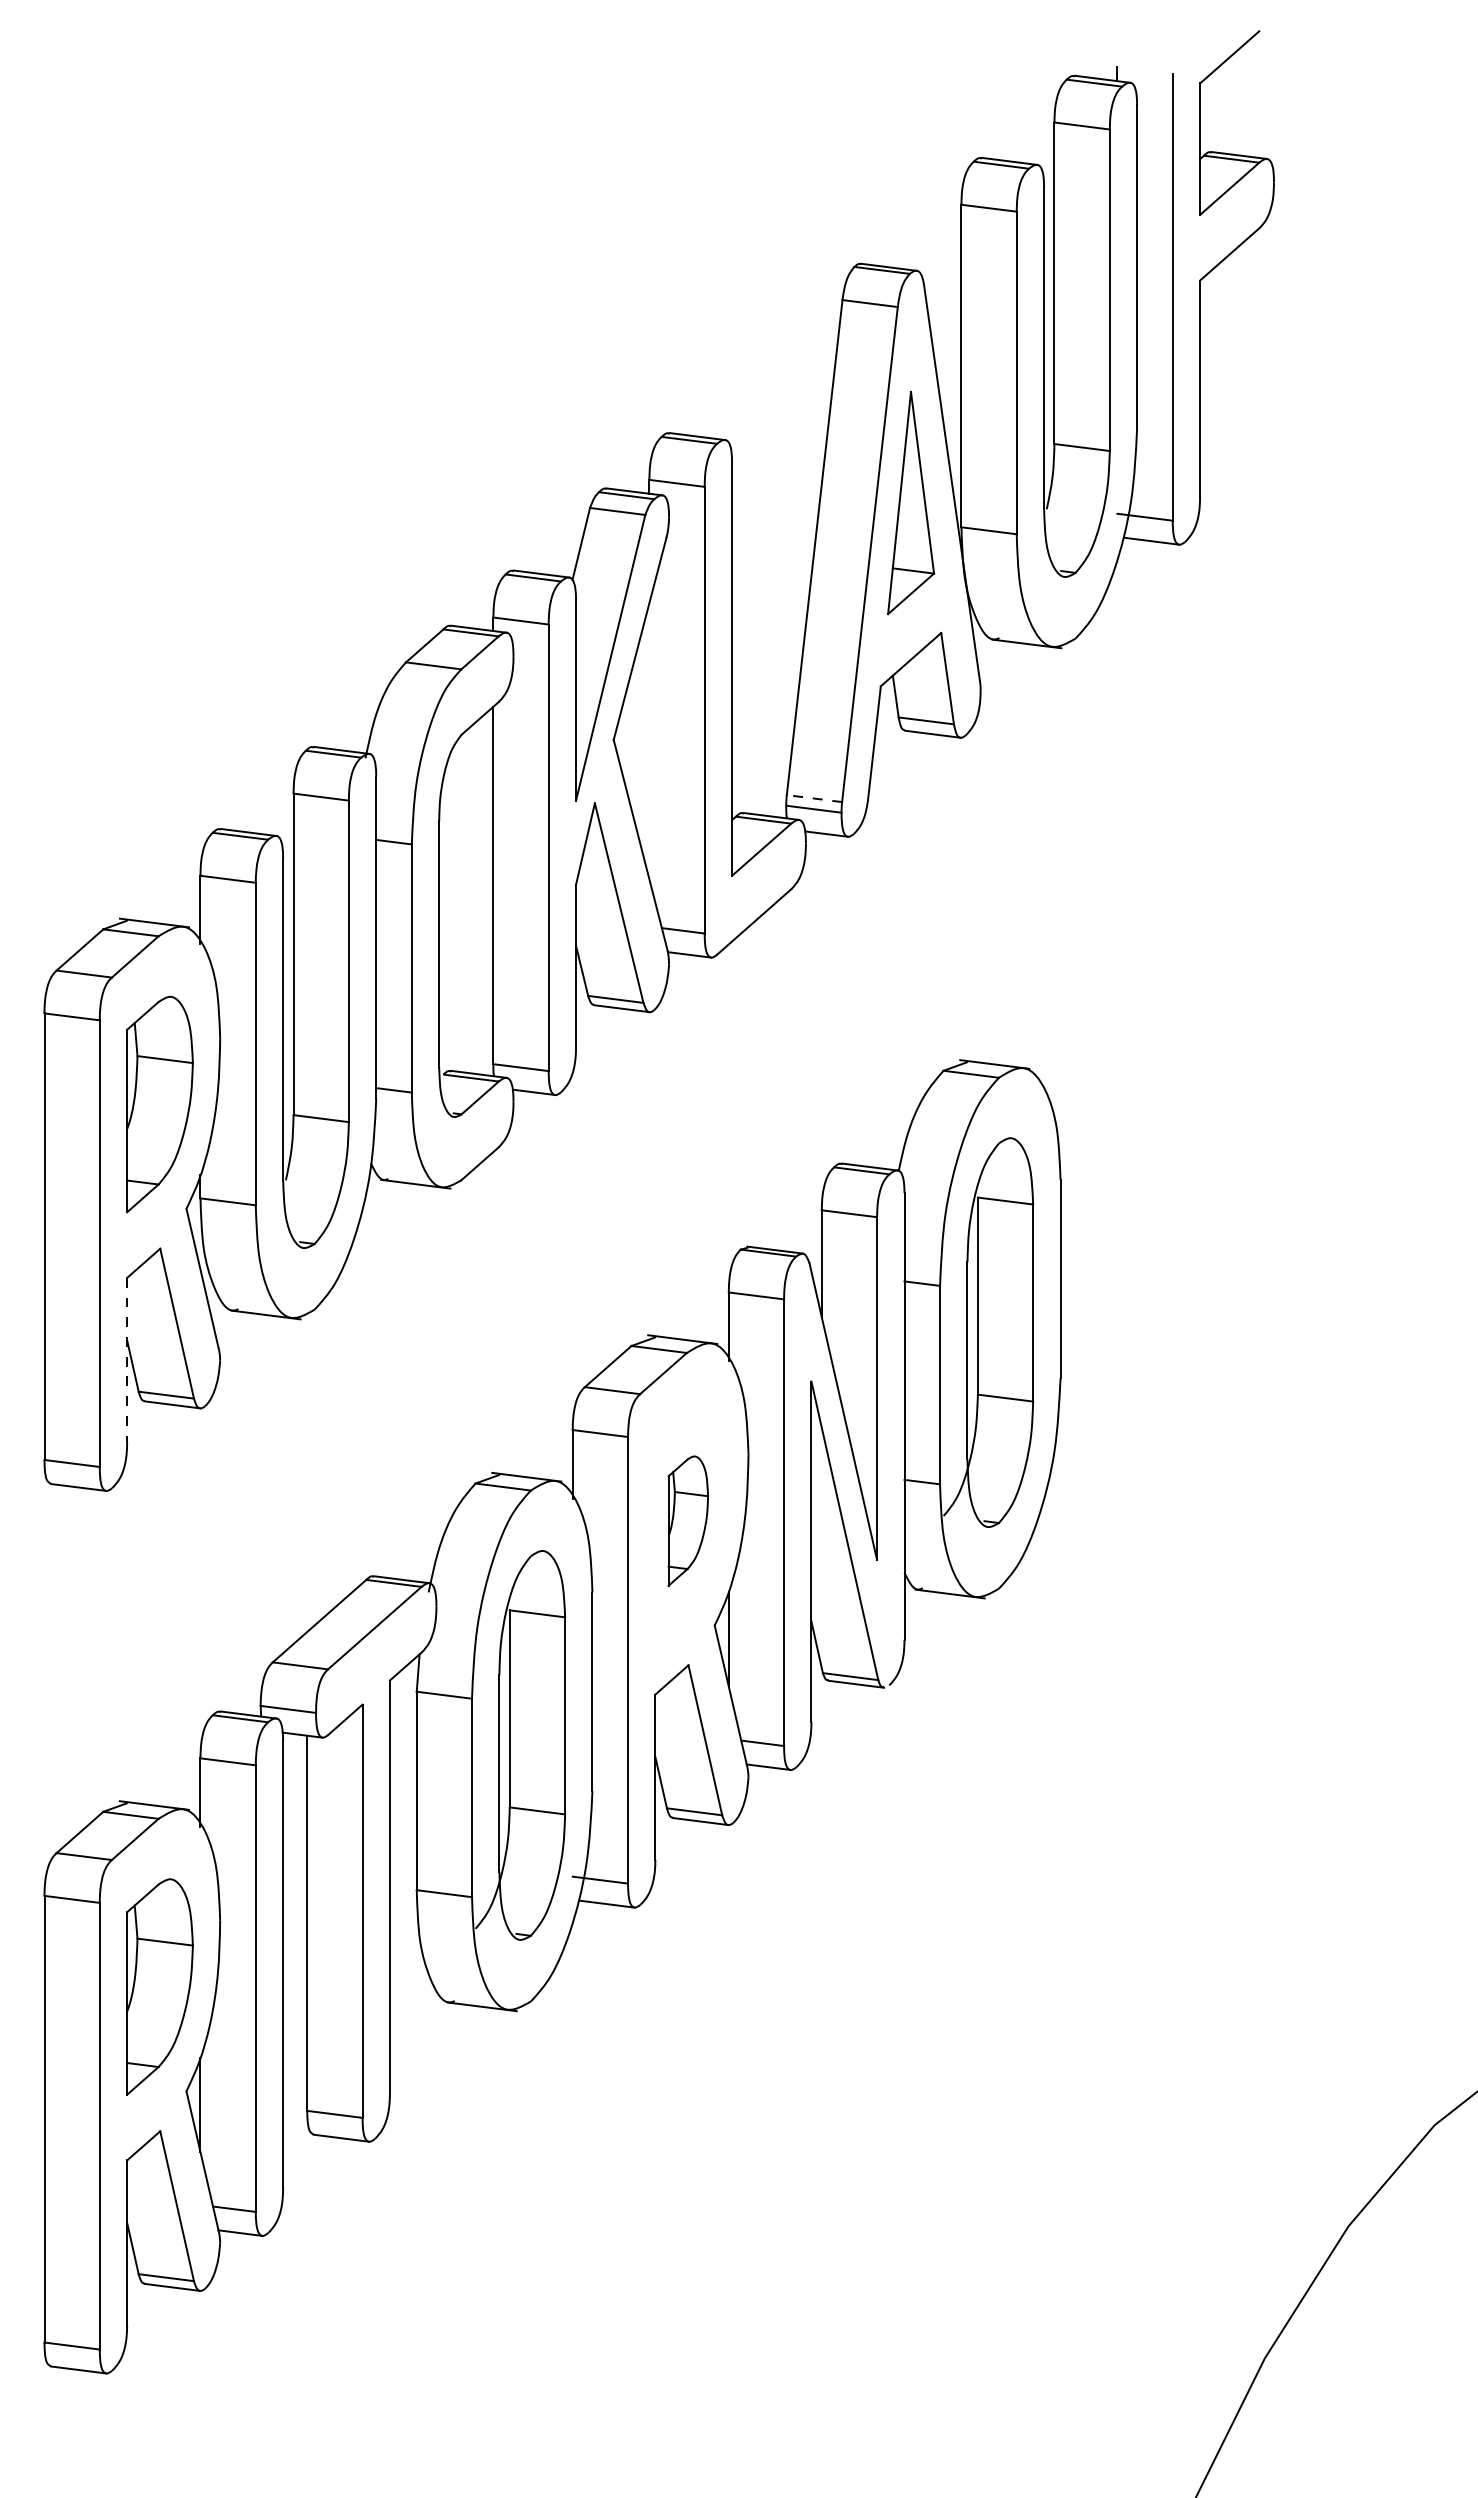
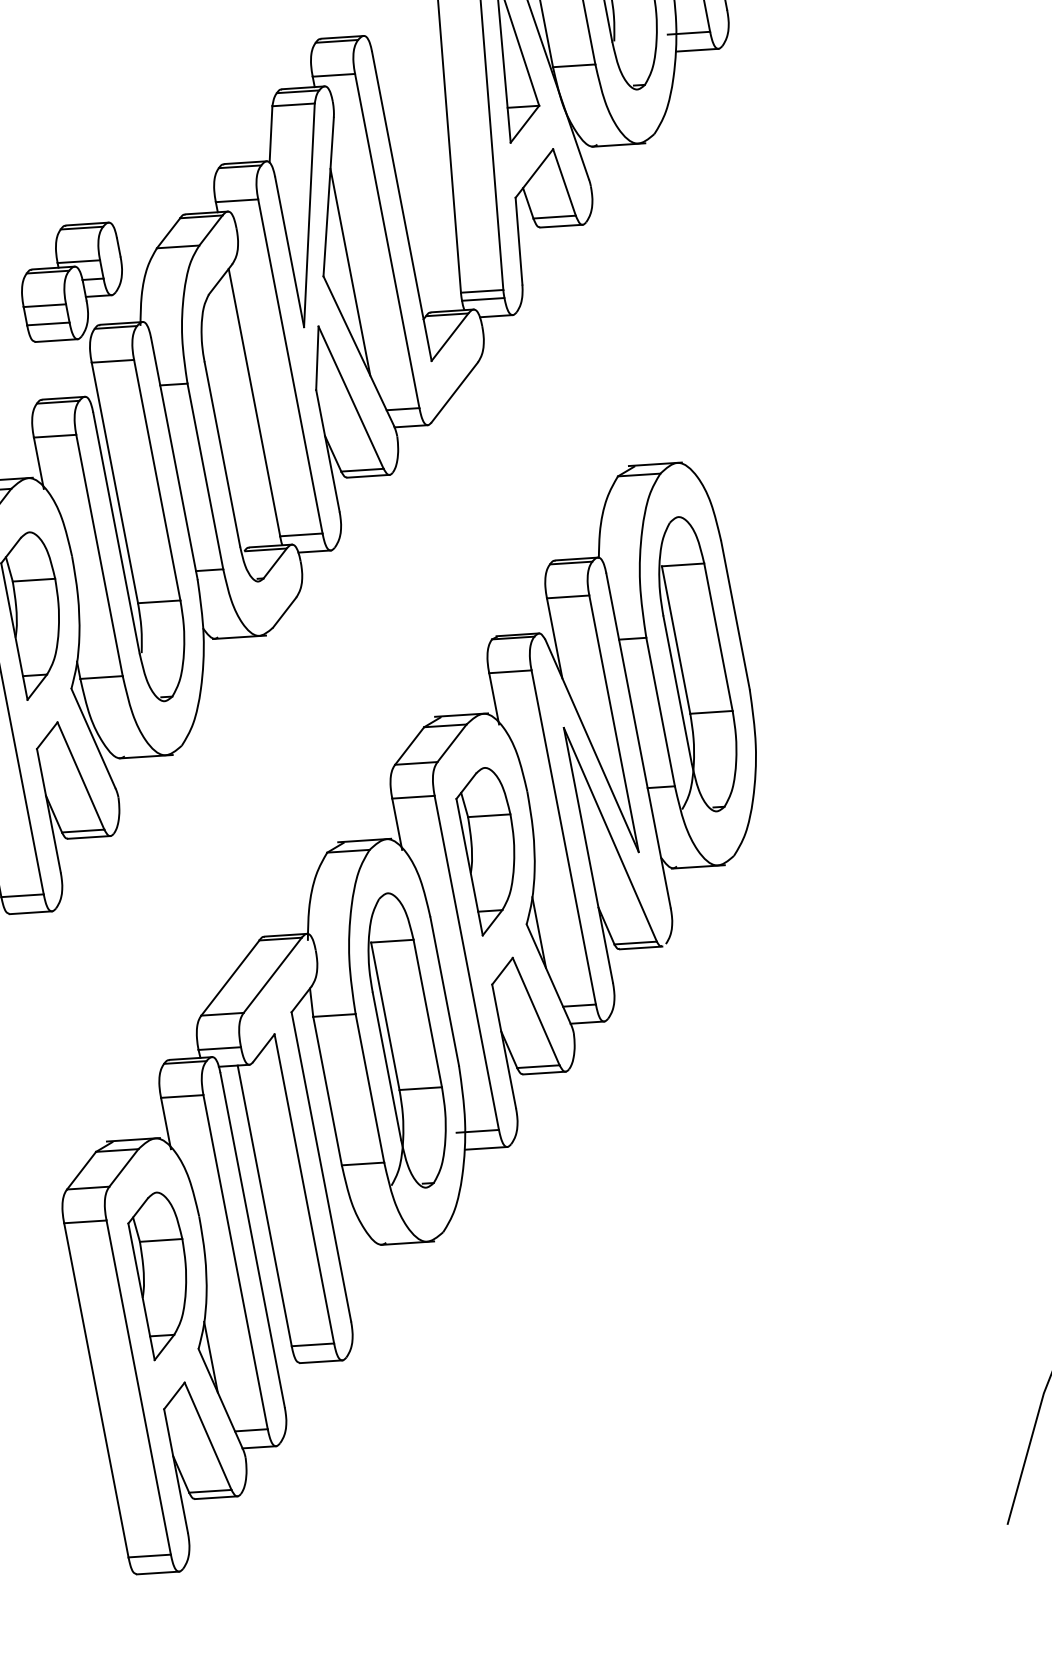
part: (287, 684) -> (71, 281), added
line: (649, 741) -> (350, 272), added
line: (814, 798) -> (482, 291), dashed -> solid
line: (127, 1360) -> (49, 810), dashed -> solid
part: (688, 1520) -> (491, 849), size x1.67

